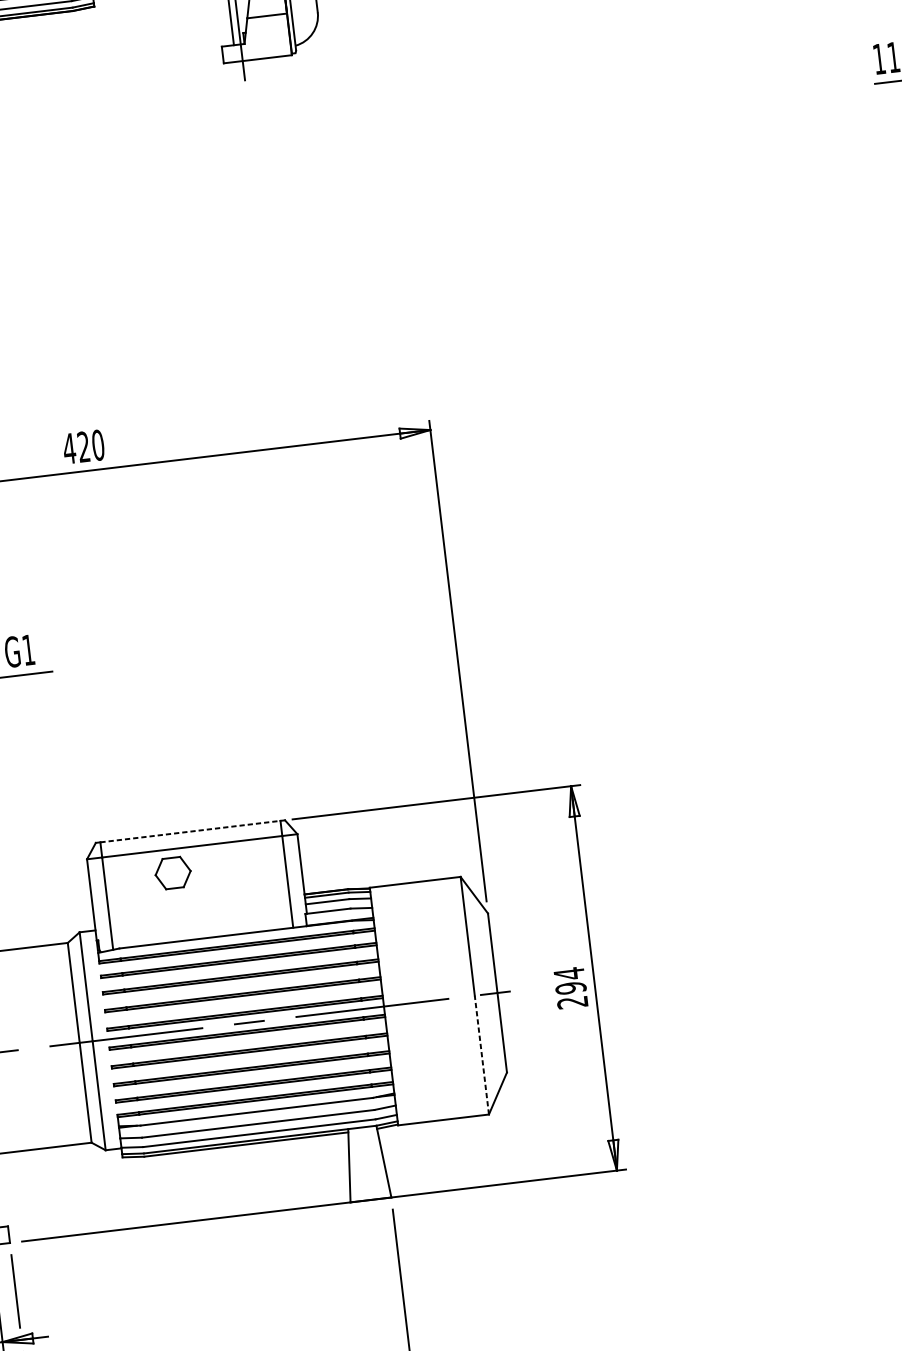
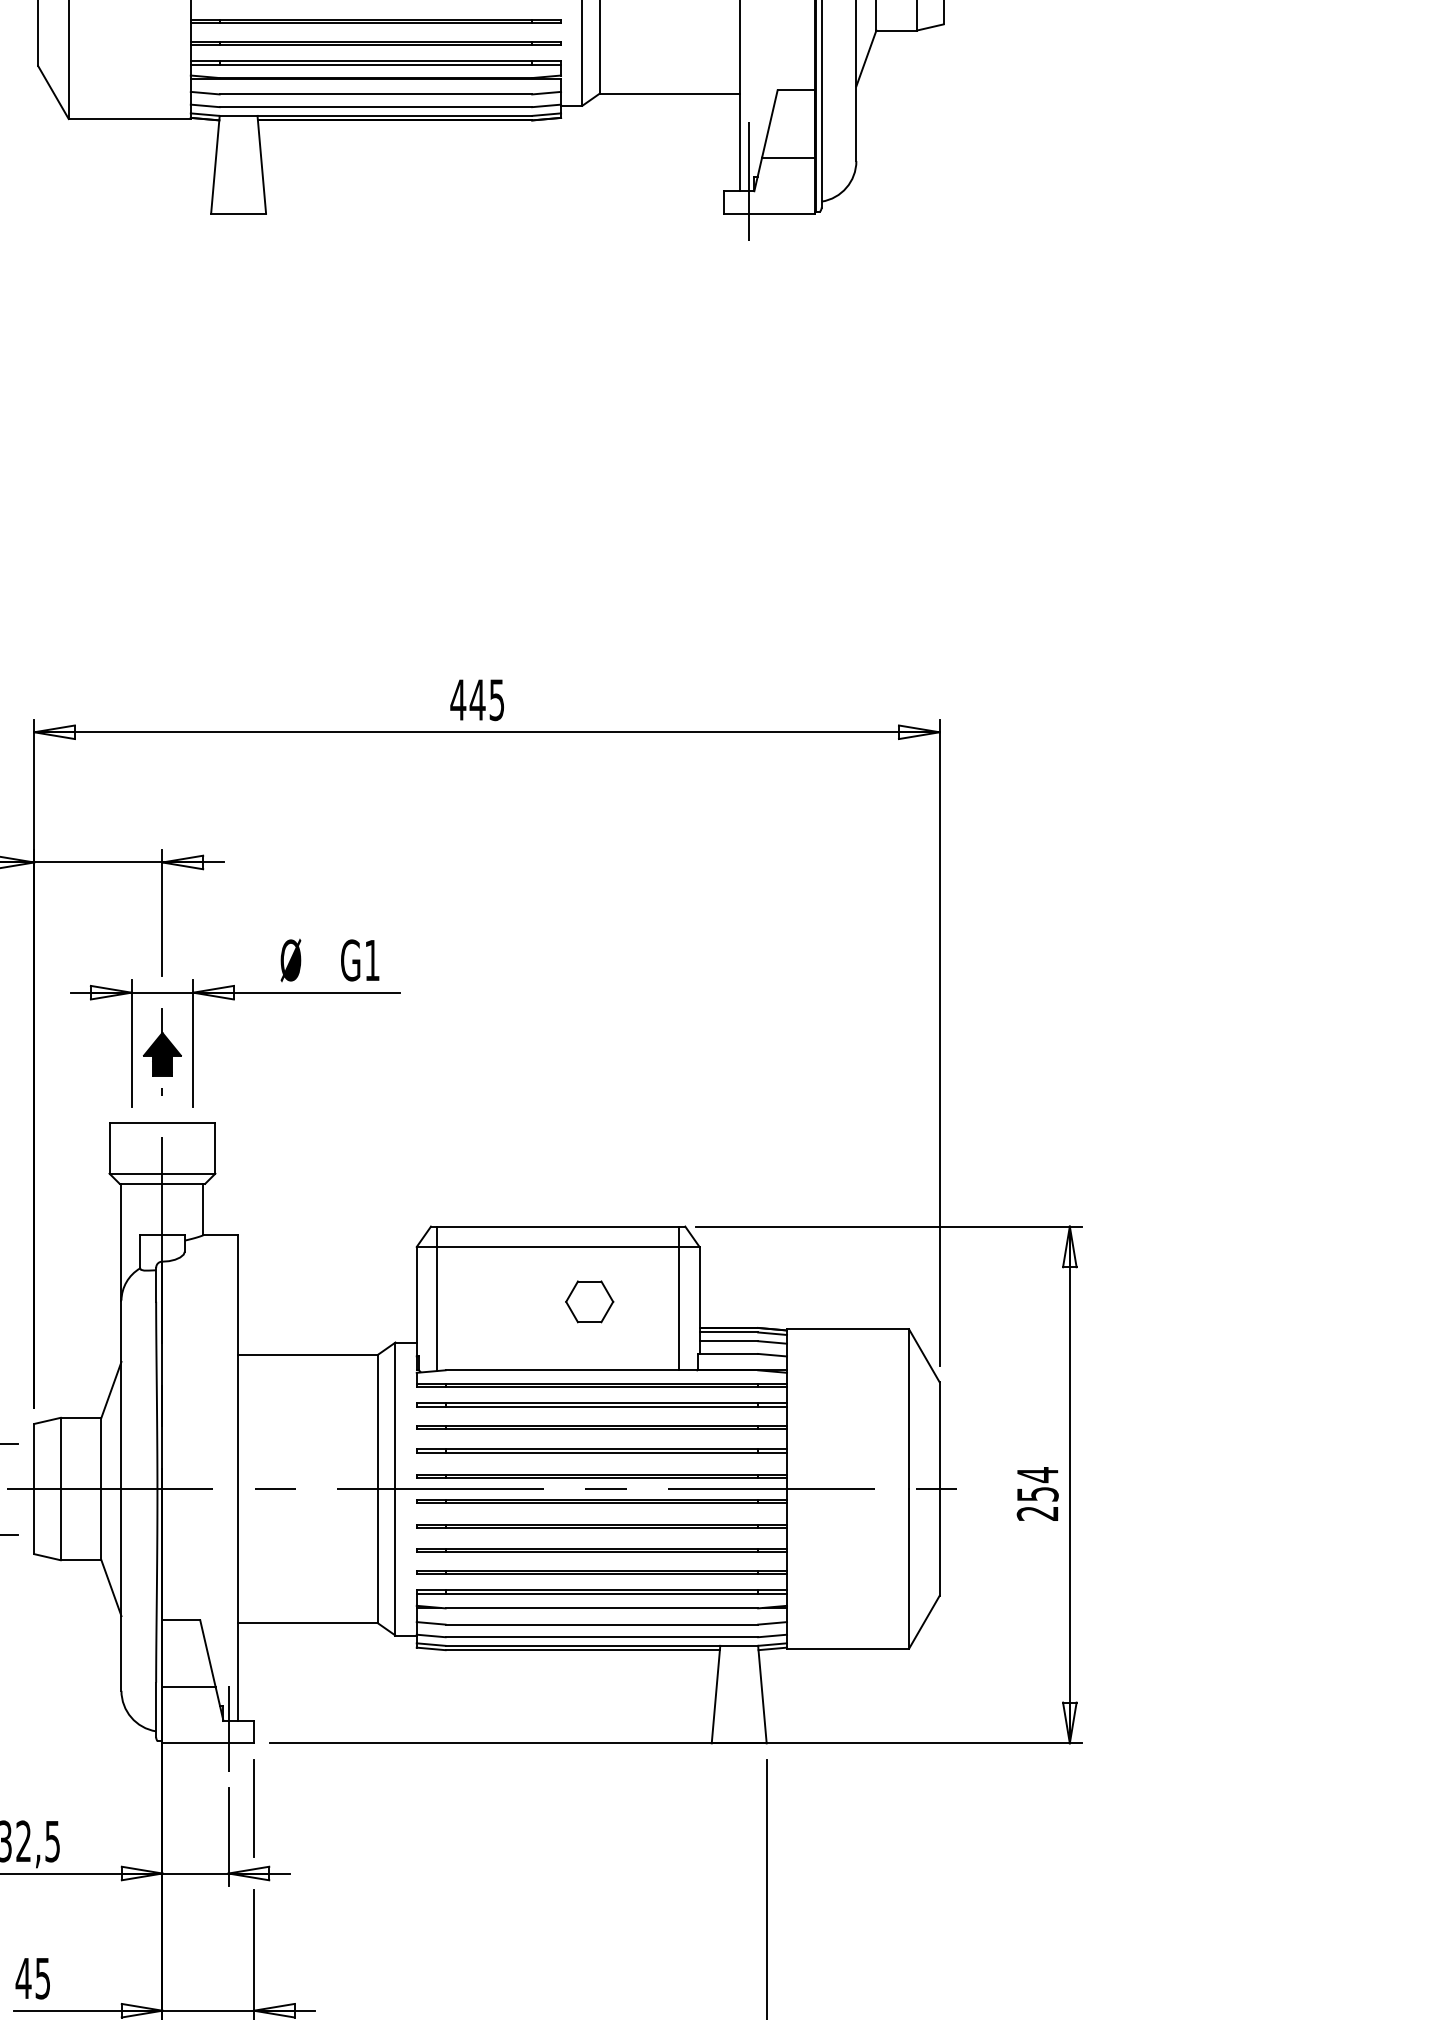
text: (90, 446) -> (486, 700), 420 -> 445
line: (190, 831) -> (558, 1226), dashed -> solid
part: (172, 872) -> (589, 1301), moved
text: (570, 987) -> (1037, 1493), 294 -> 254
line: (482, 1054) -> (909, 1568), dashed -> solid

